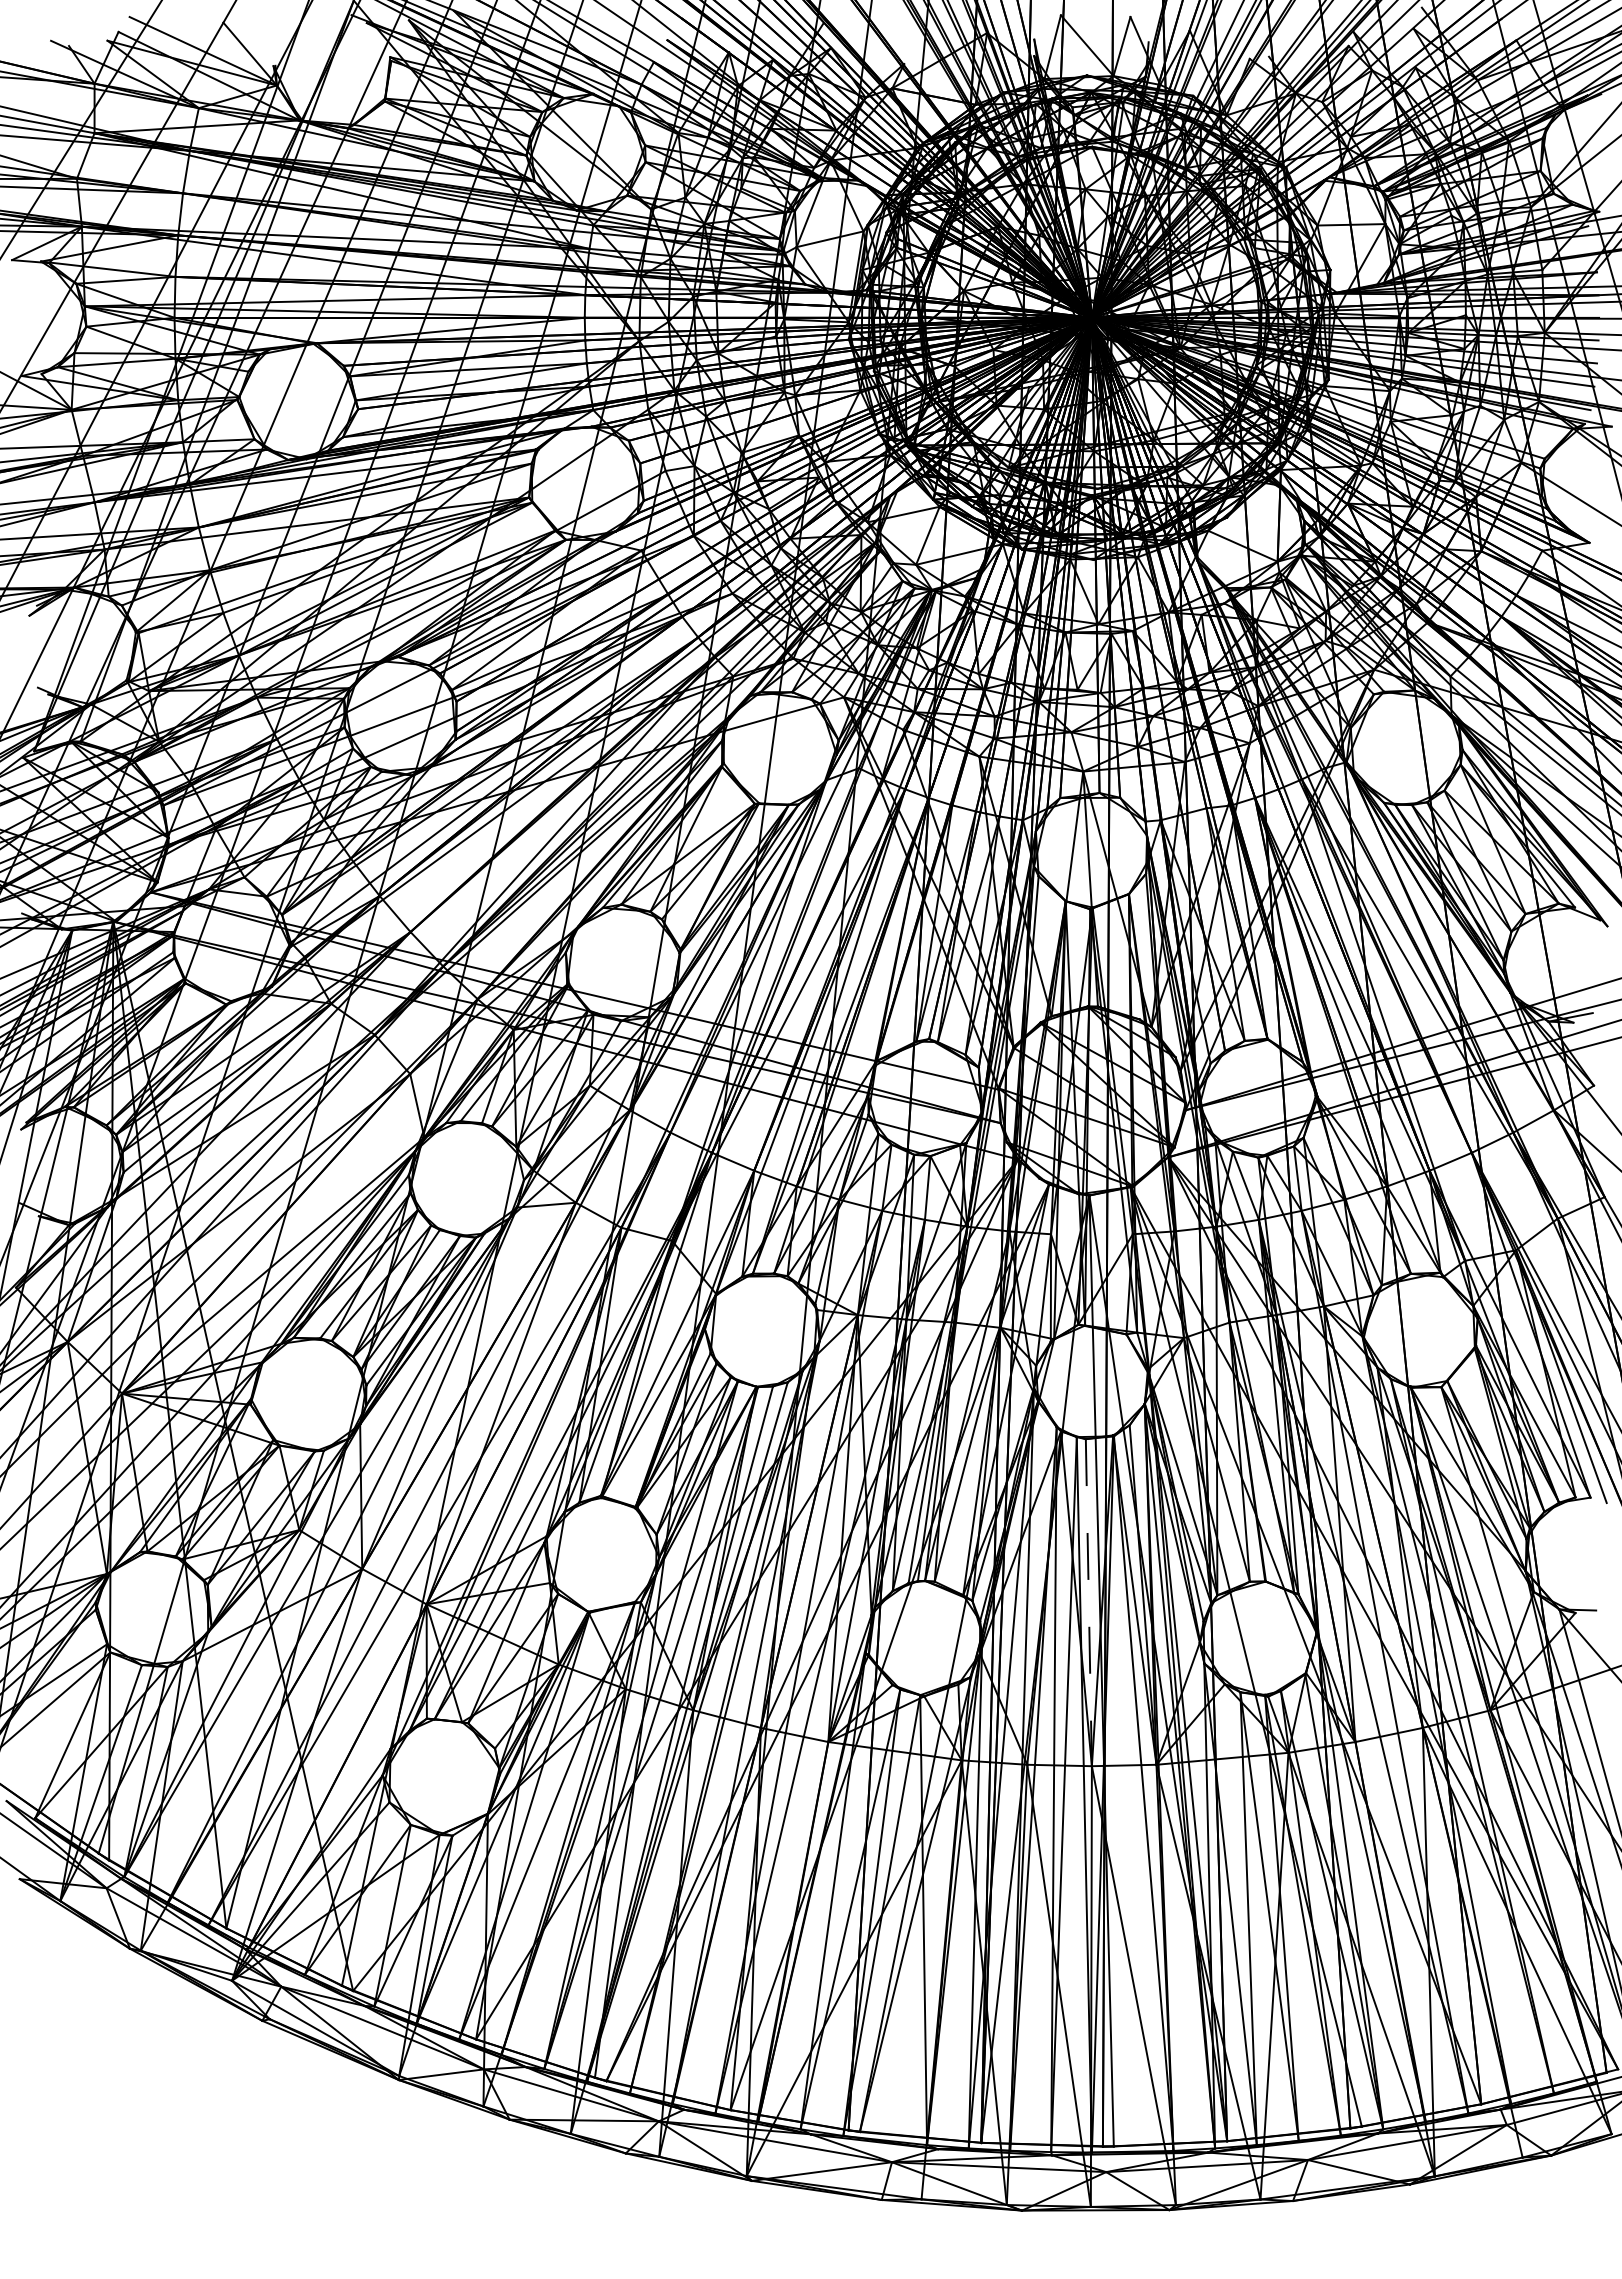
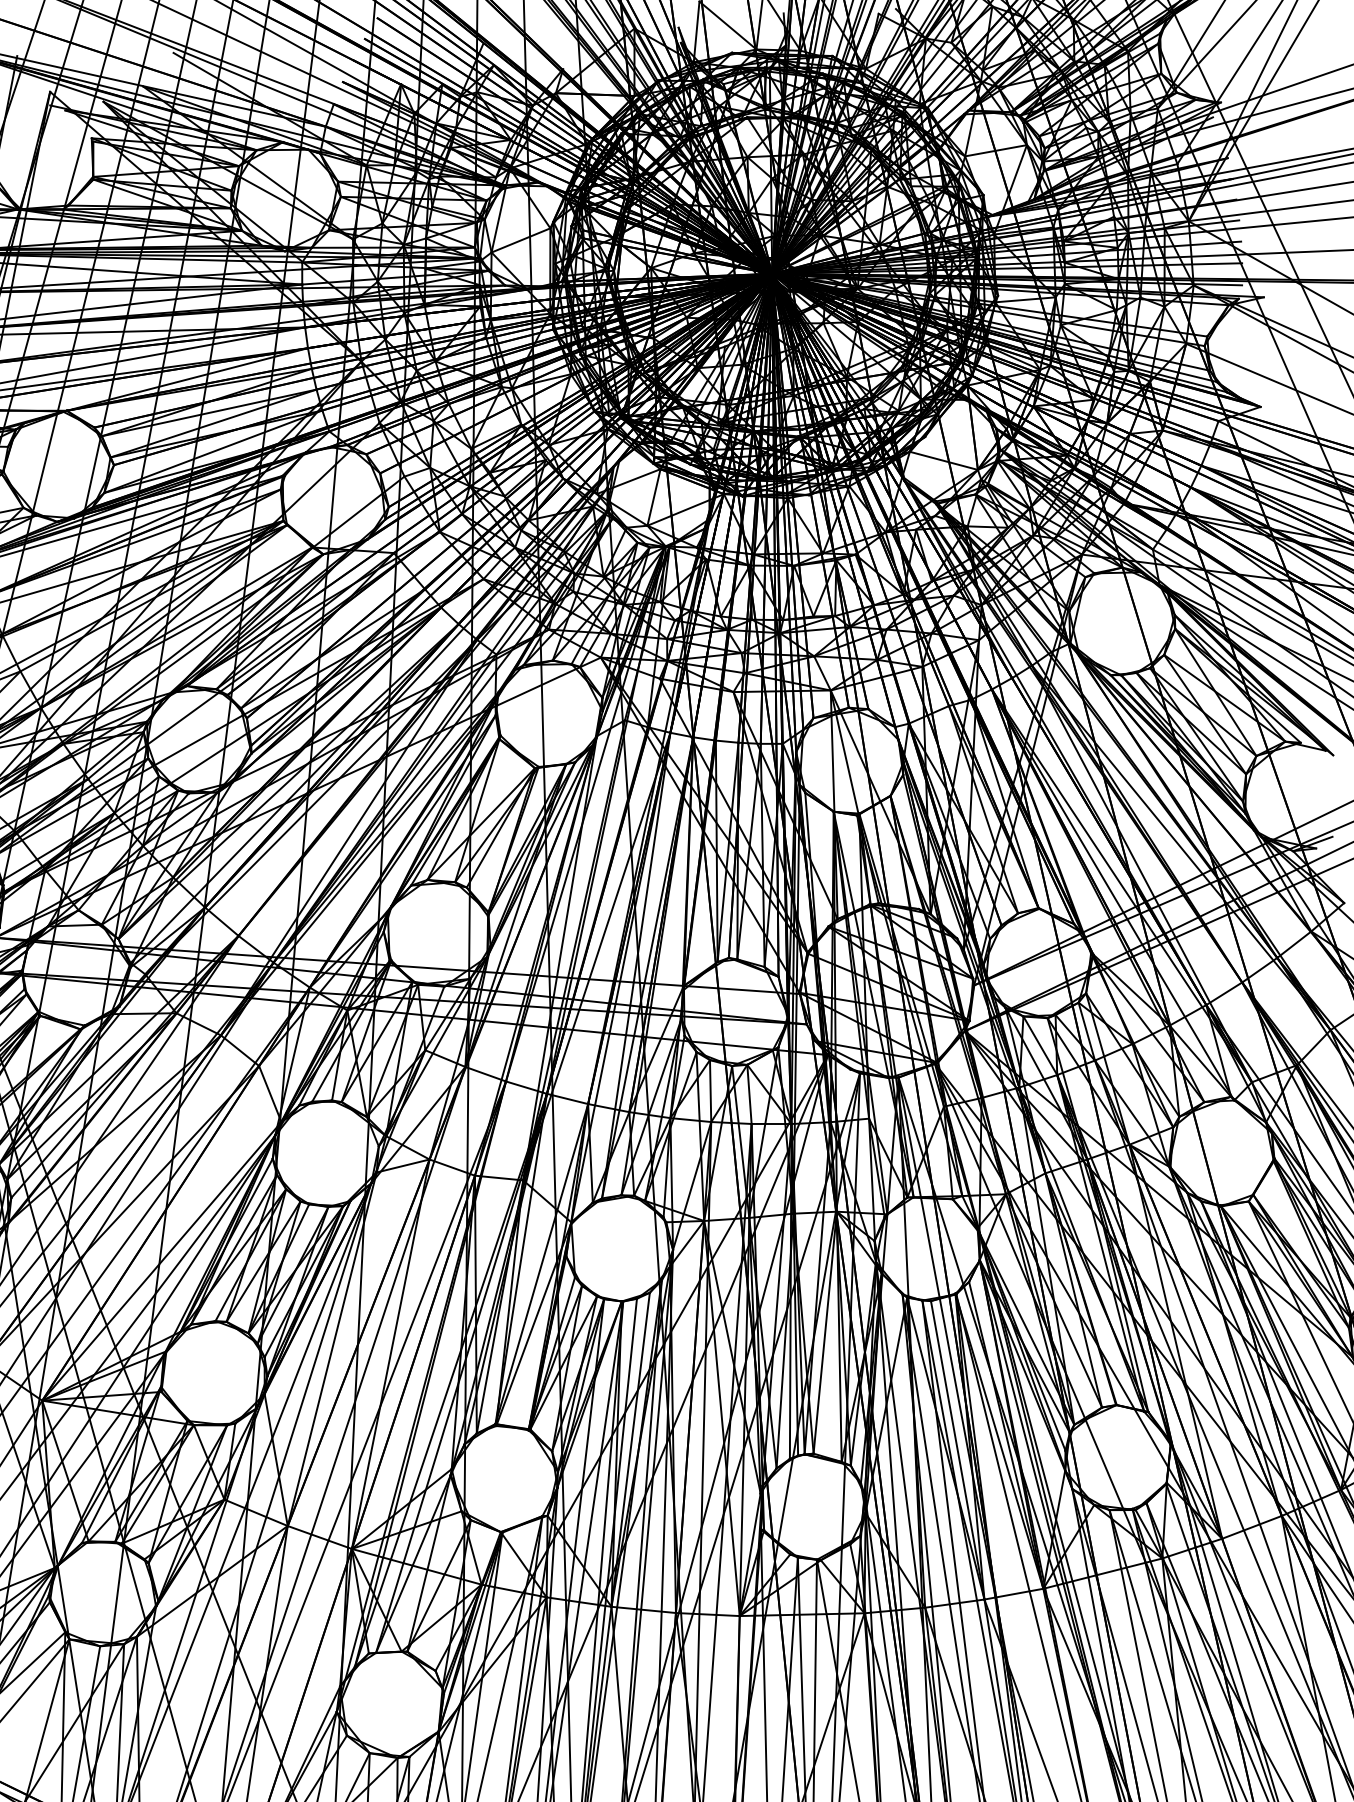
line: (1088, 1602) -> (957, 1450), dashed -> solid

